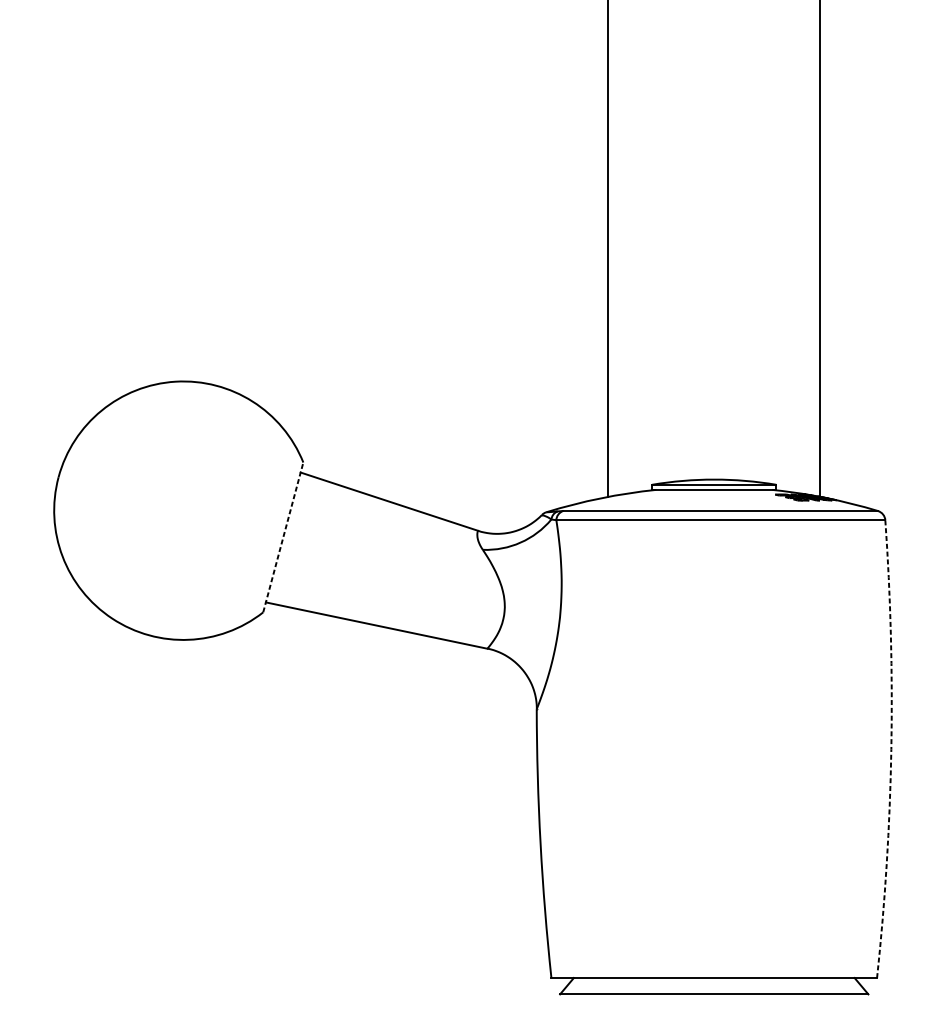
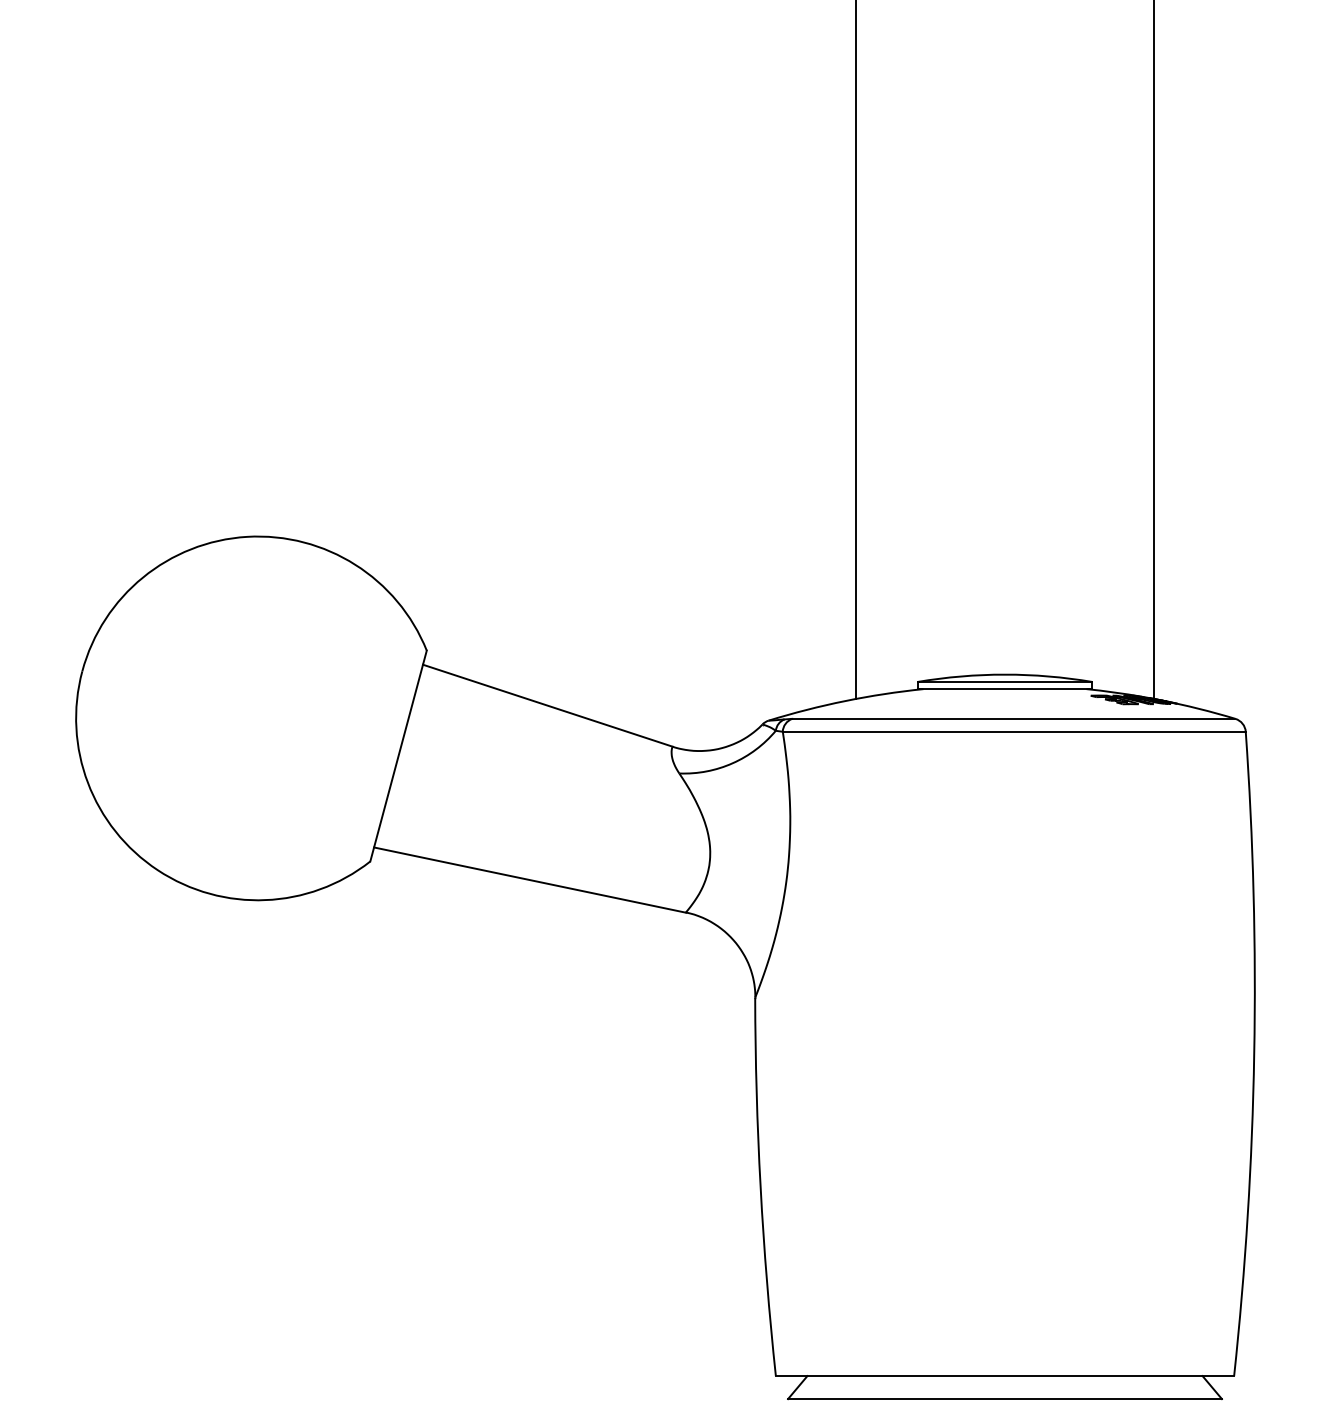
line: (283, 537) -> (398, 755), dashed -> solid
arc: (891, 749) -> (1254, 1054), dashed -> solid

